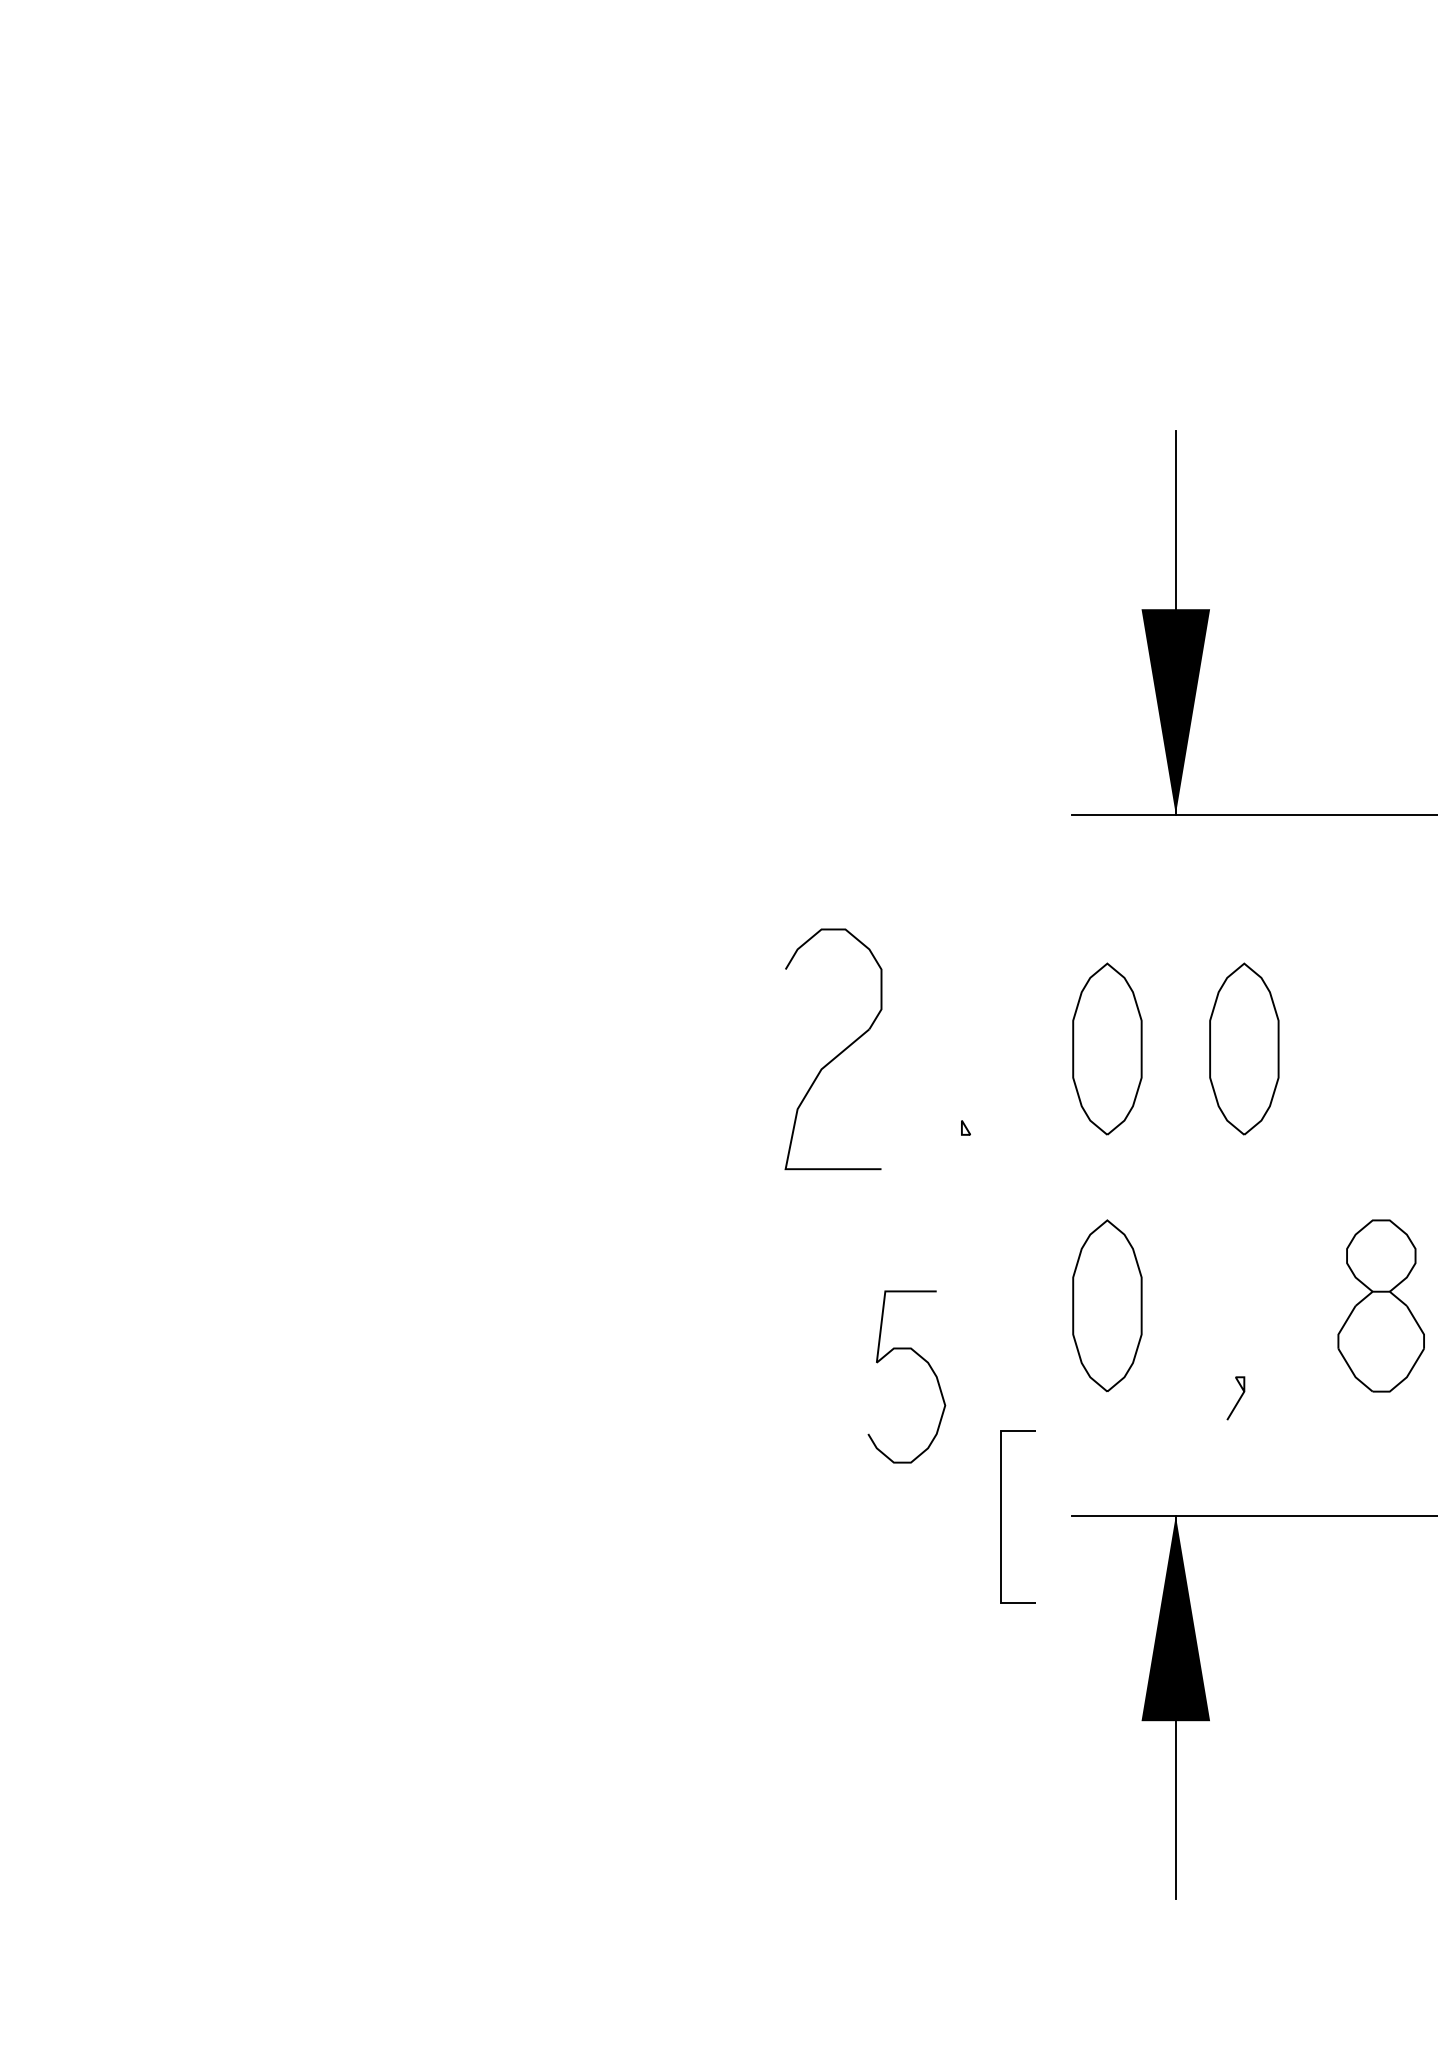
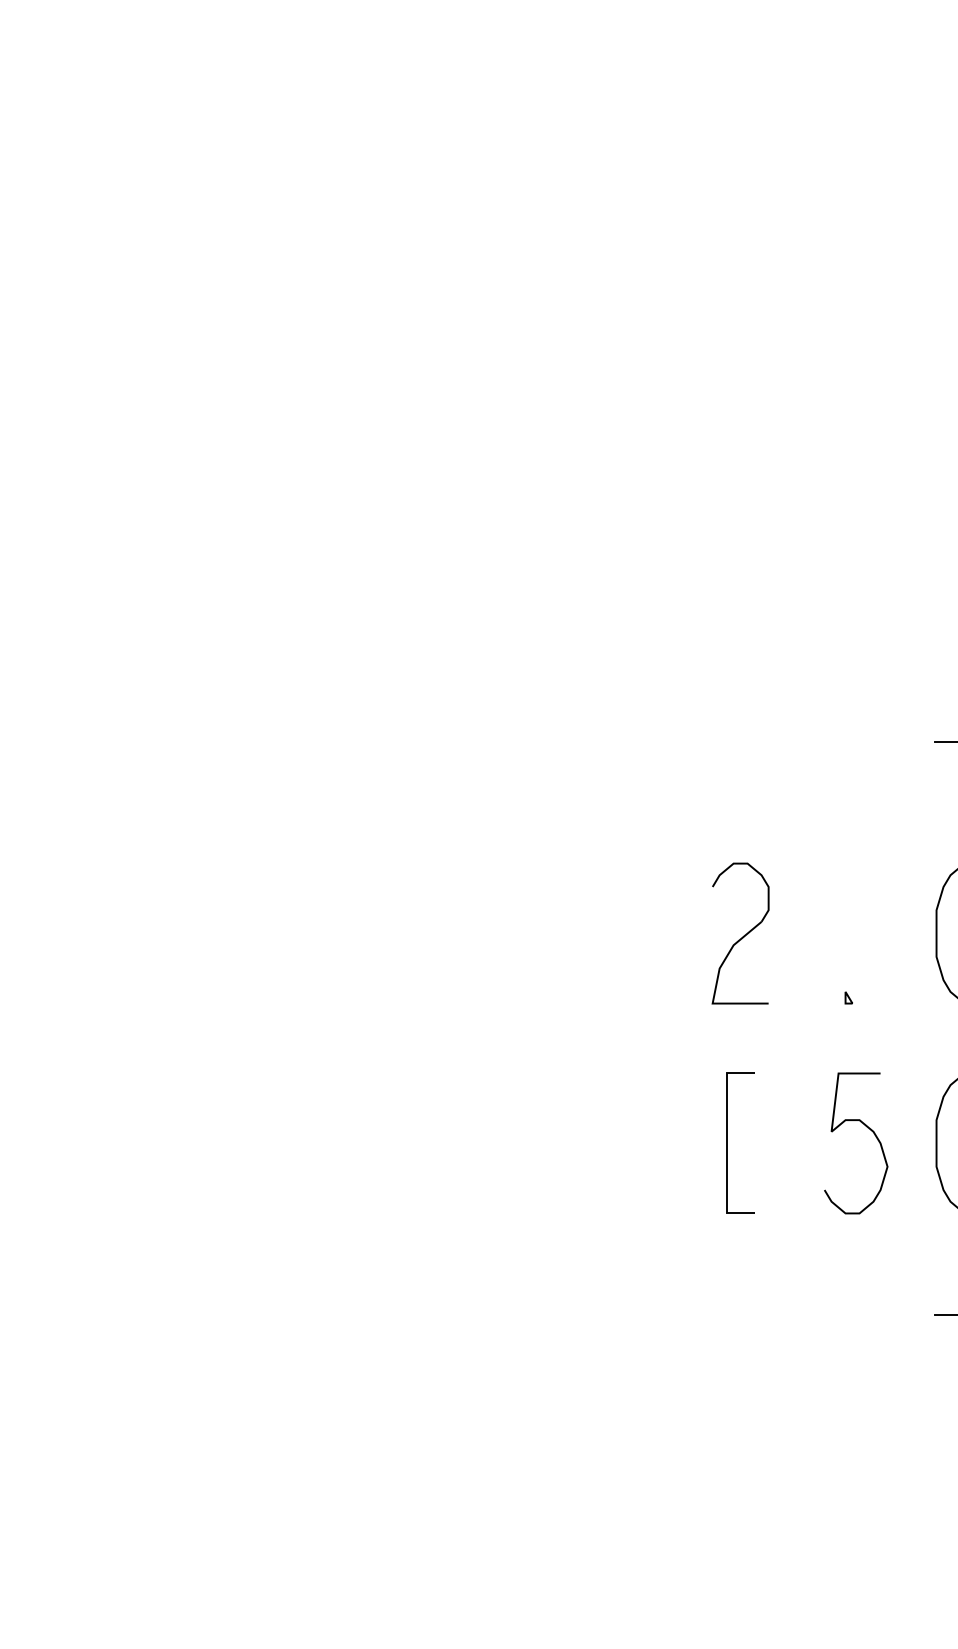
part: (833, 1048) -> (740, 932), size x0.71
curve: (922, 1359) -> (868, 1129), moved
line: (1001, 1516) -> (726, 1143), moved

